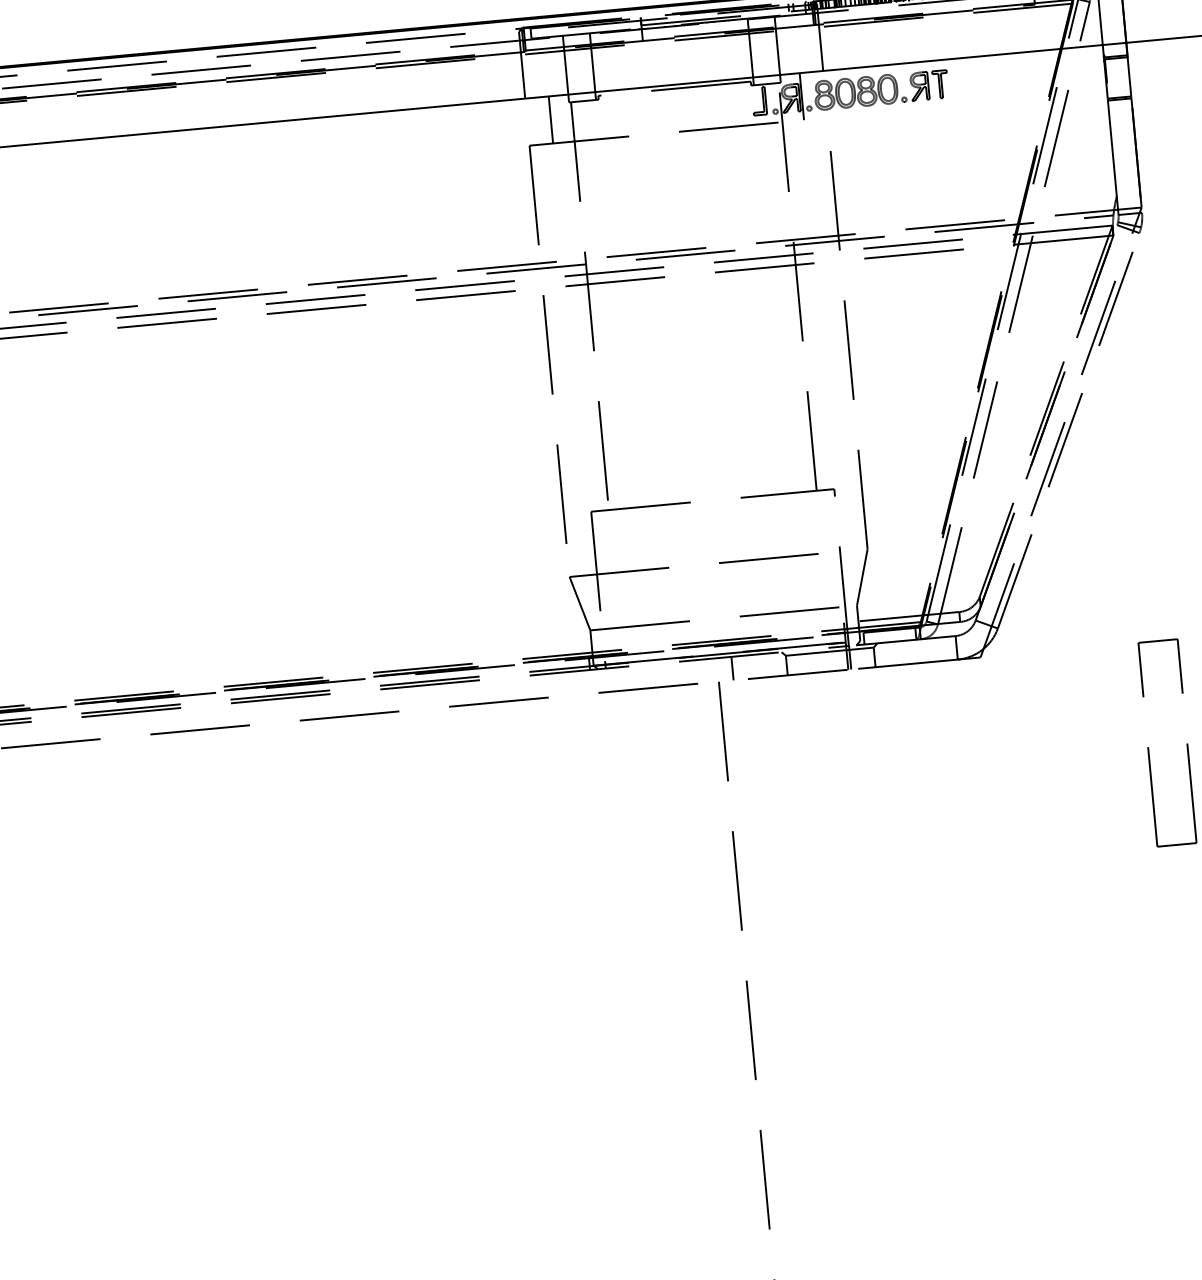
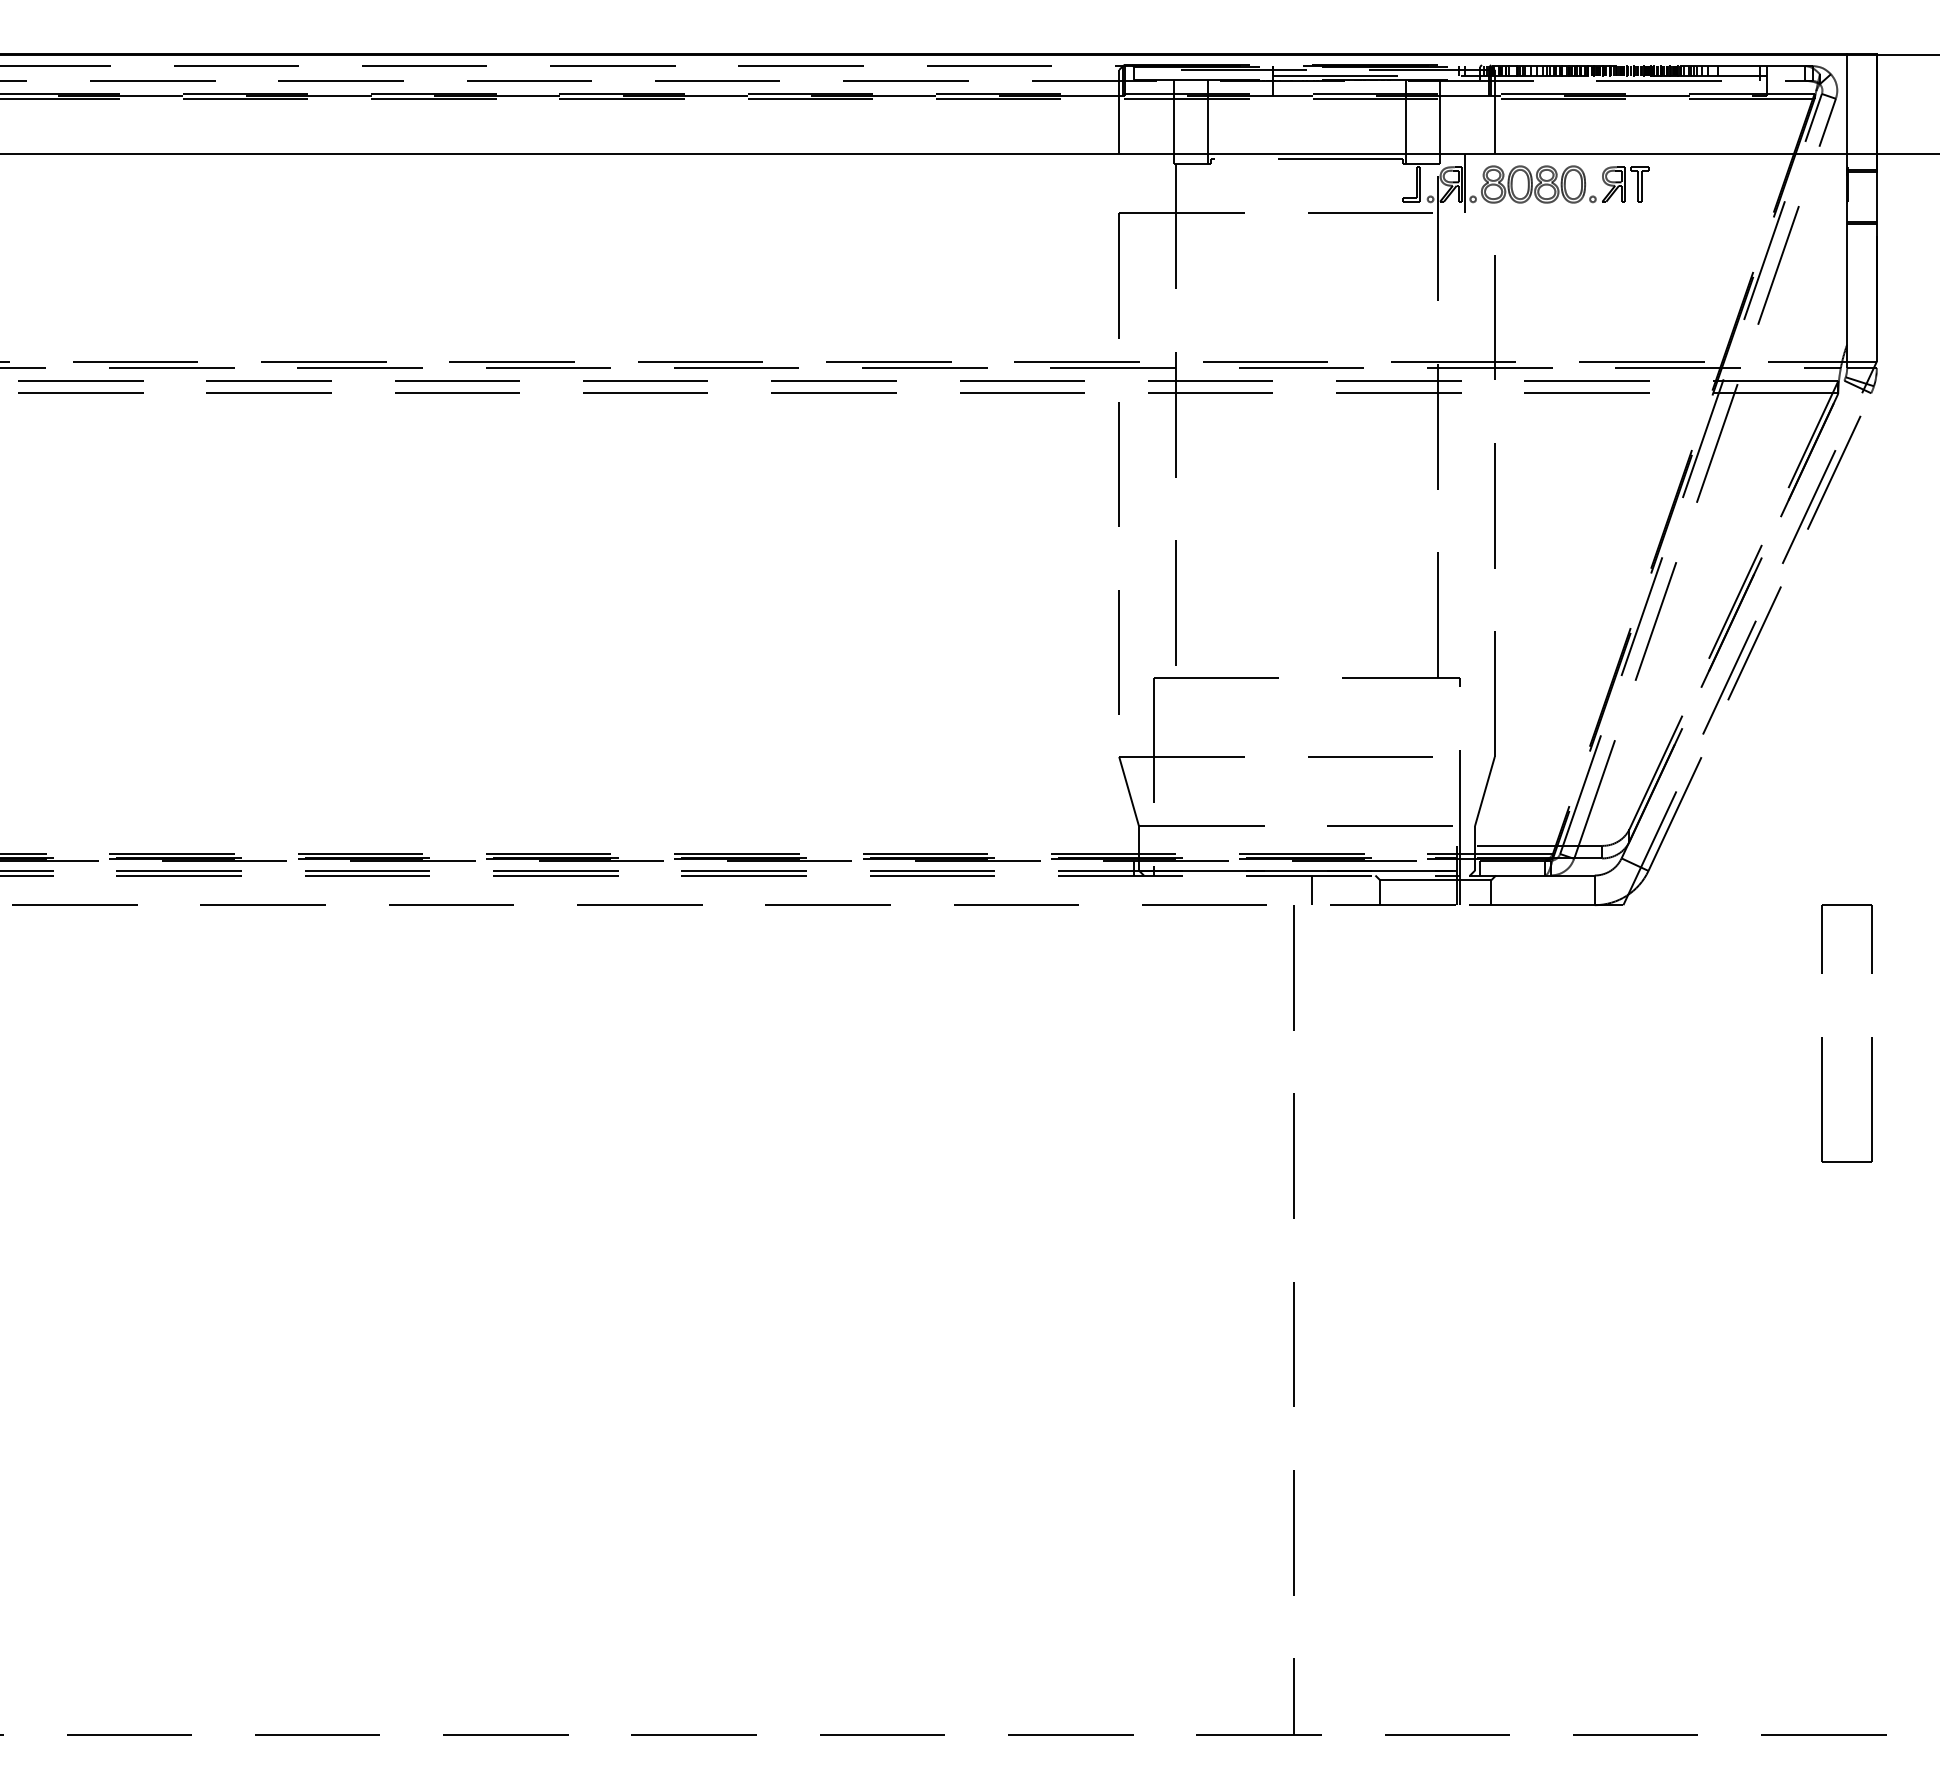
line: (550, 119) -> (1148, 183), removed

